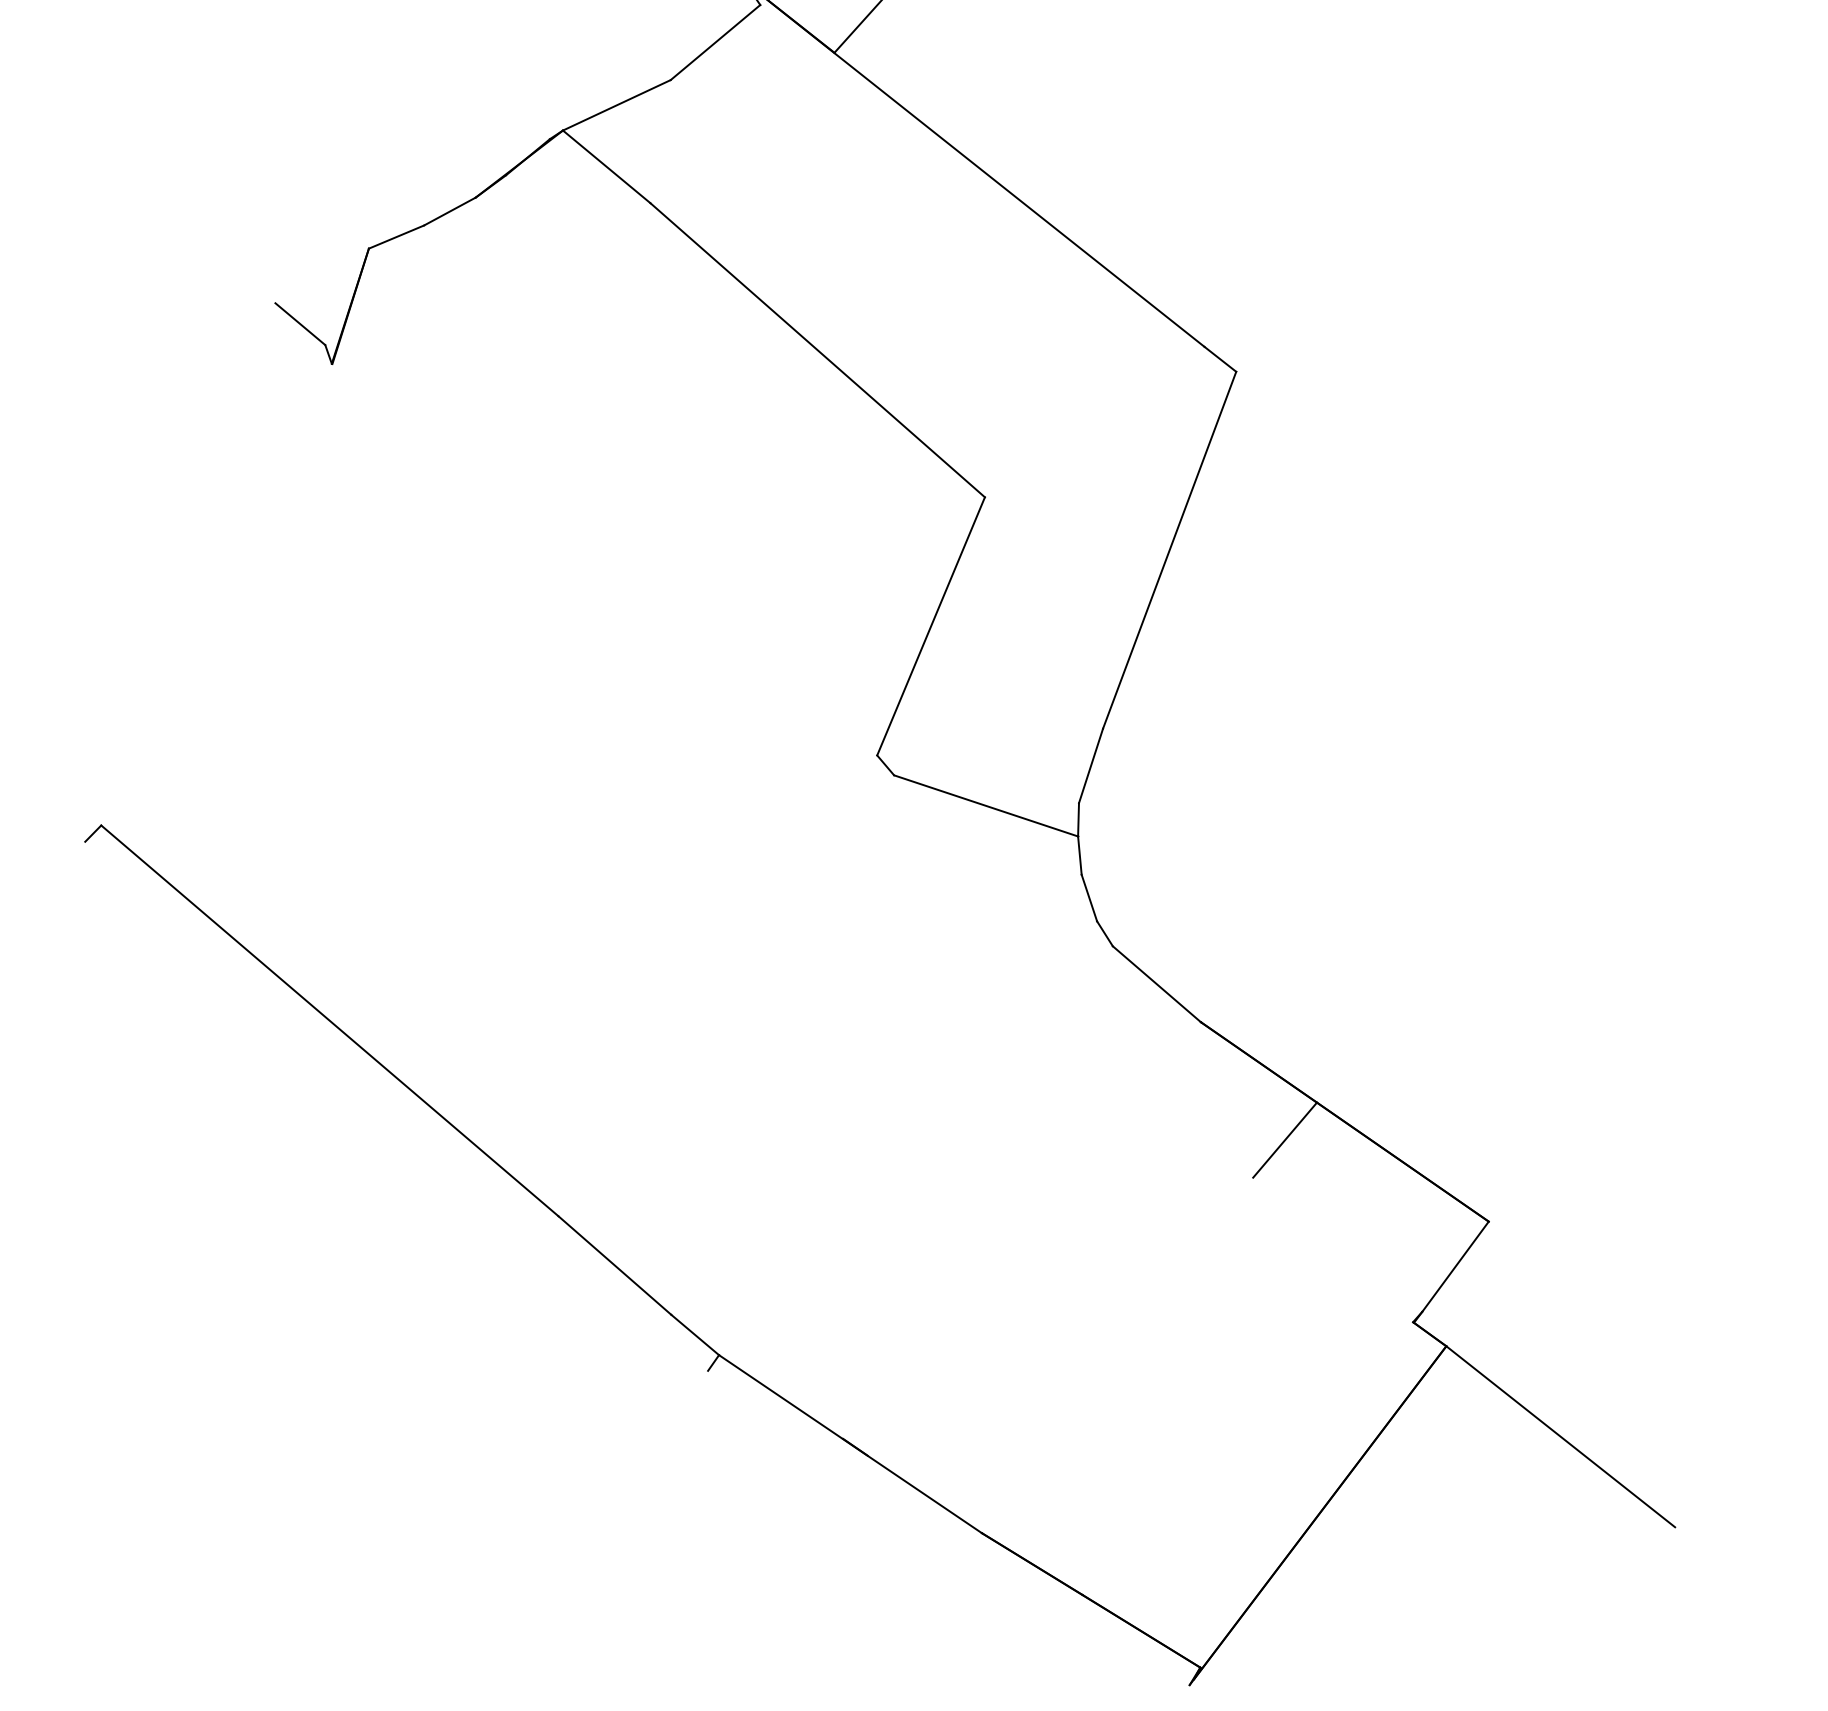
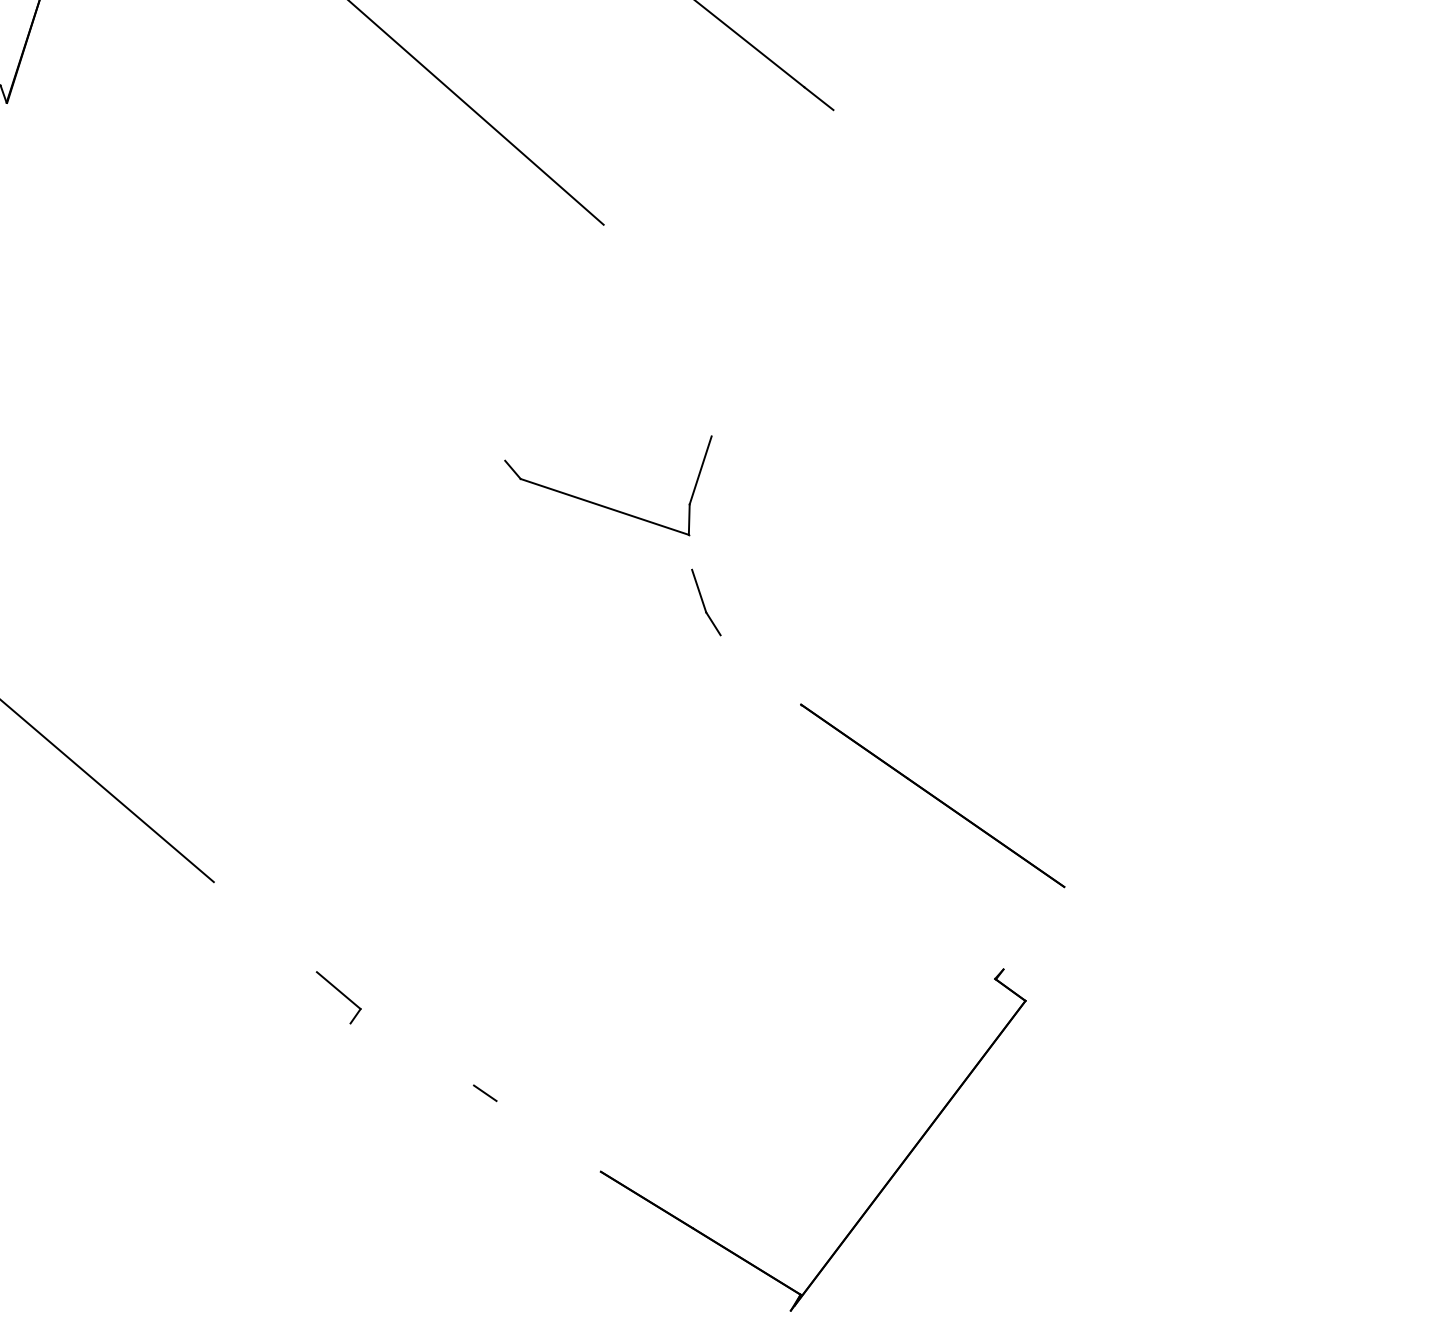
line: (1169, 549) -> (772, 272), removed
line: (930, 626) -> (553, 342), removed
line: (1079, 855) -> (690, 552), removed
line: (1156, 984) -> (760, 670), removed
line: (1284, 1139) -> (877, 811), removed
line: (614, 1265) -> (265, 927), removed
line: (1455, 1266) -> (1033, 928), removed
line: (1560, 1436) -> (1129, 1083), removed
line: (850, 1444) -> (480, 1090), removed

